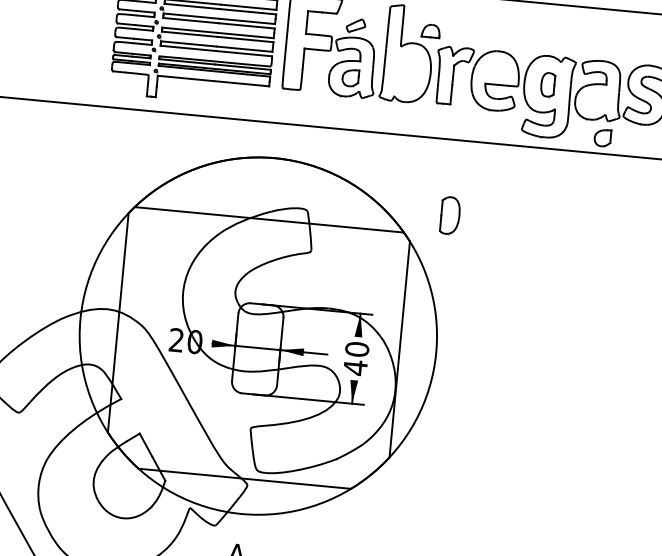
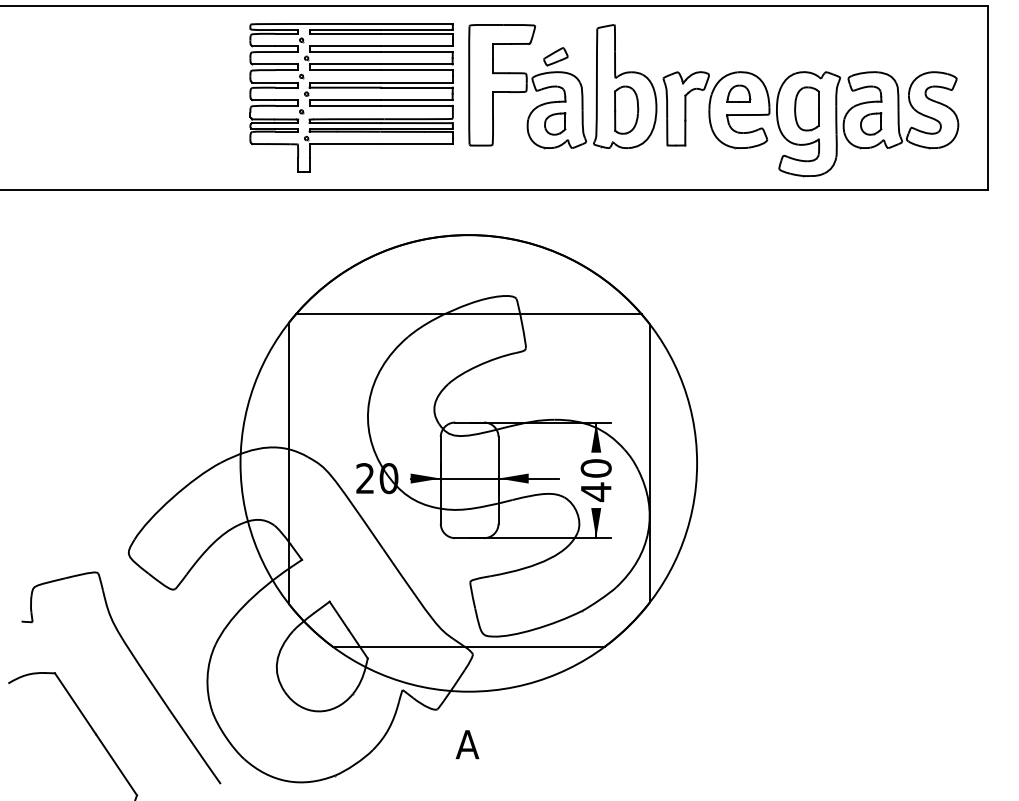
part: (430, 30) -> (738, 93), moved
part: (547, 84) -> (806, 108), size x1.43
part: (603, 137) -> (871, 123), moved
part: (450, 215) -> (626, 109), moved

